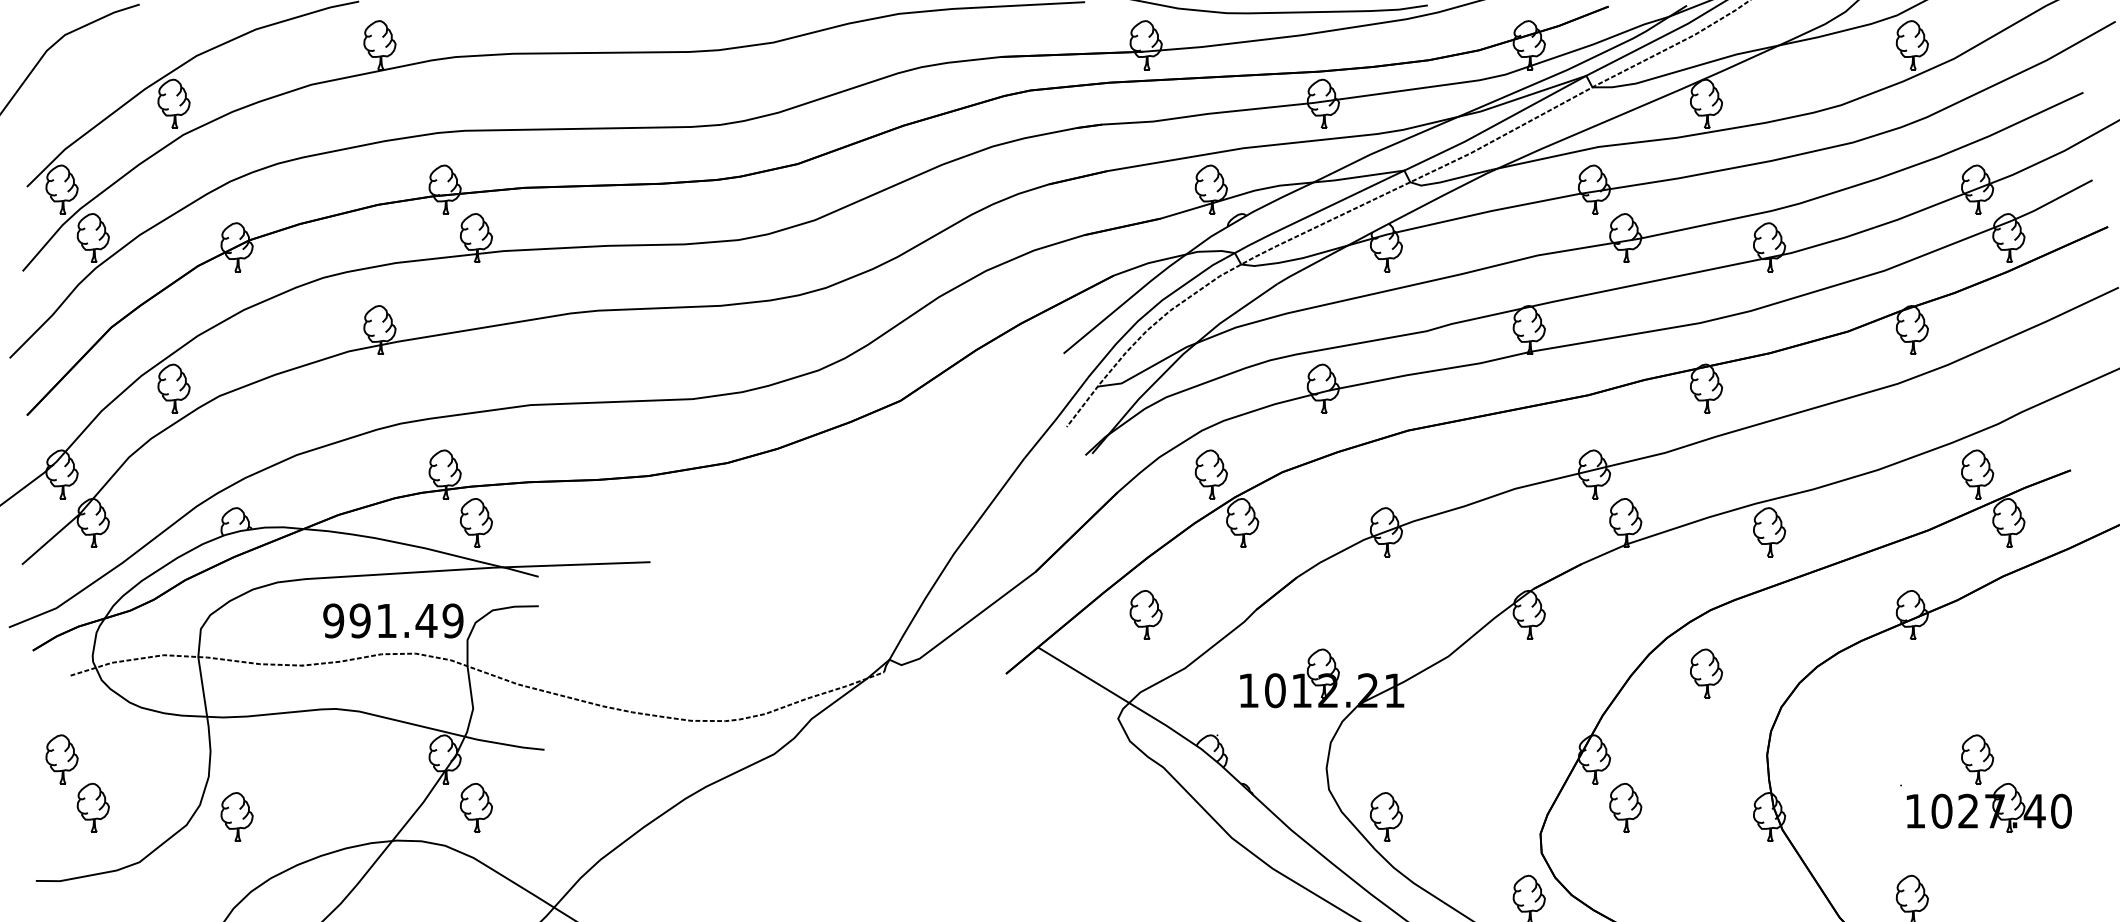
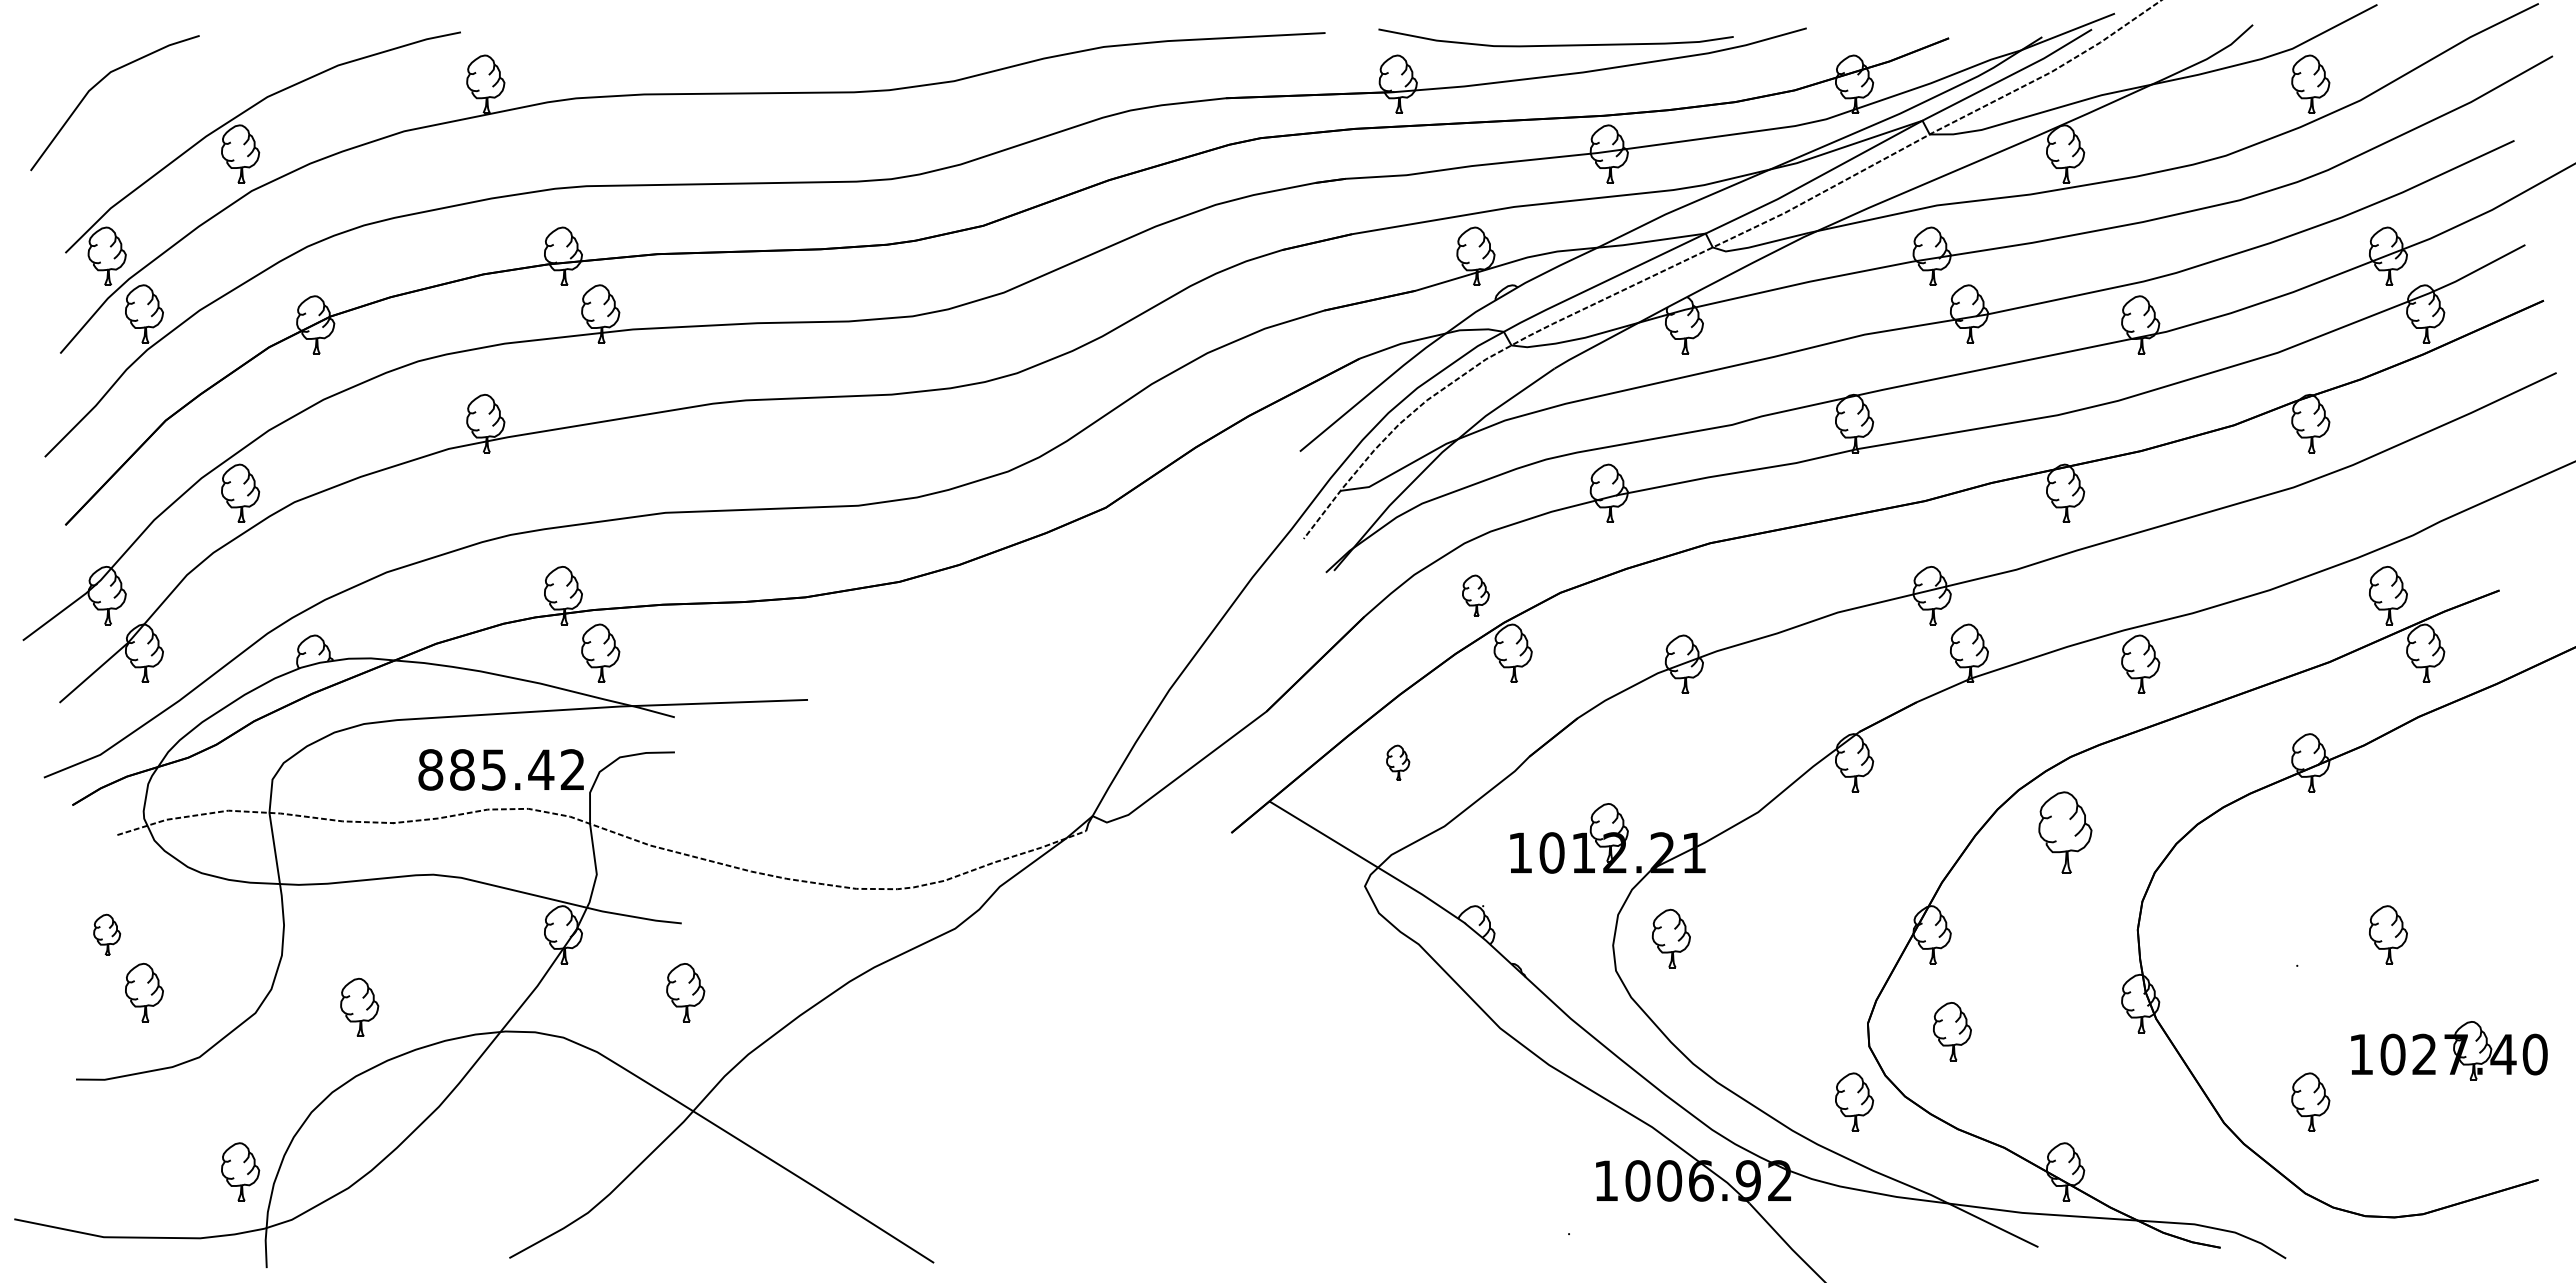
part: (1211, 474) -> (1475, 595), size x0.7
part: (1145, 614) -> (1397, 762), size x0.6
text: (393, 620) -> (501, 769), 991.49 -> 885.42
part: (1706, 673) -> (2065, 832), size x1.4
part: (61, 759) -> (106, 934), size x0.7
part: (476, 807) -> (685, 992), moved
part: (1625, 807) -> (1952, 1031), moved
part: (1989, 807) -> (2449, 1050), moved
part: (236, 817) -> (359, 1007), moved
part: (1385, 817) -> (1670, 938), moved

